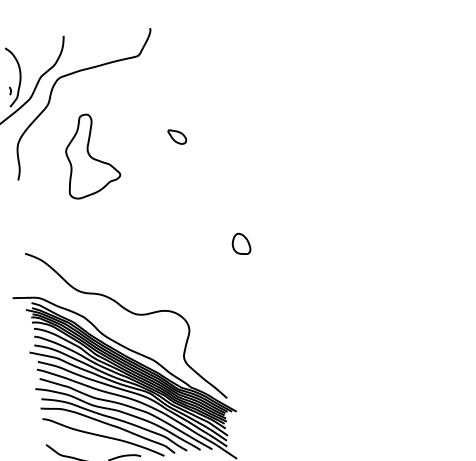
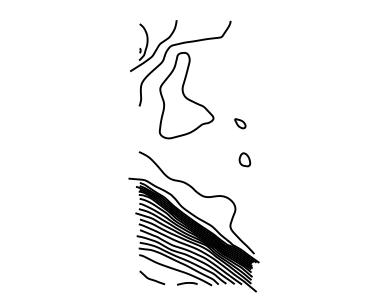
part: (177, 136) -> (240, 123), moved
part: (91, 155) -> (186, 95), size x1.67
part: (240, 243) -> (244, 159), moved

